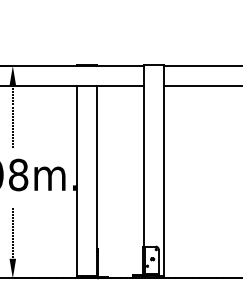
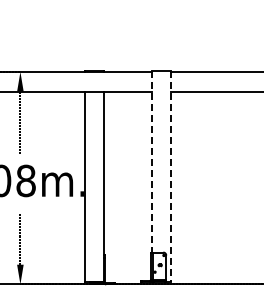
line: (143, 155) -> (151, 161), solid -> dashed
line: (163, 170) -> (171, 176), solid -> dashed

